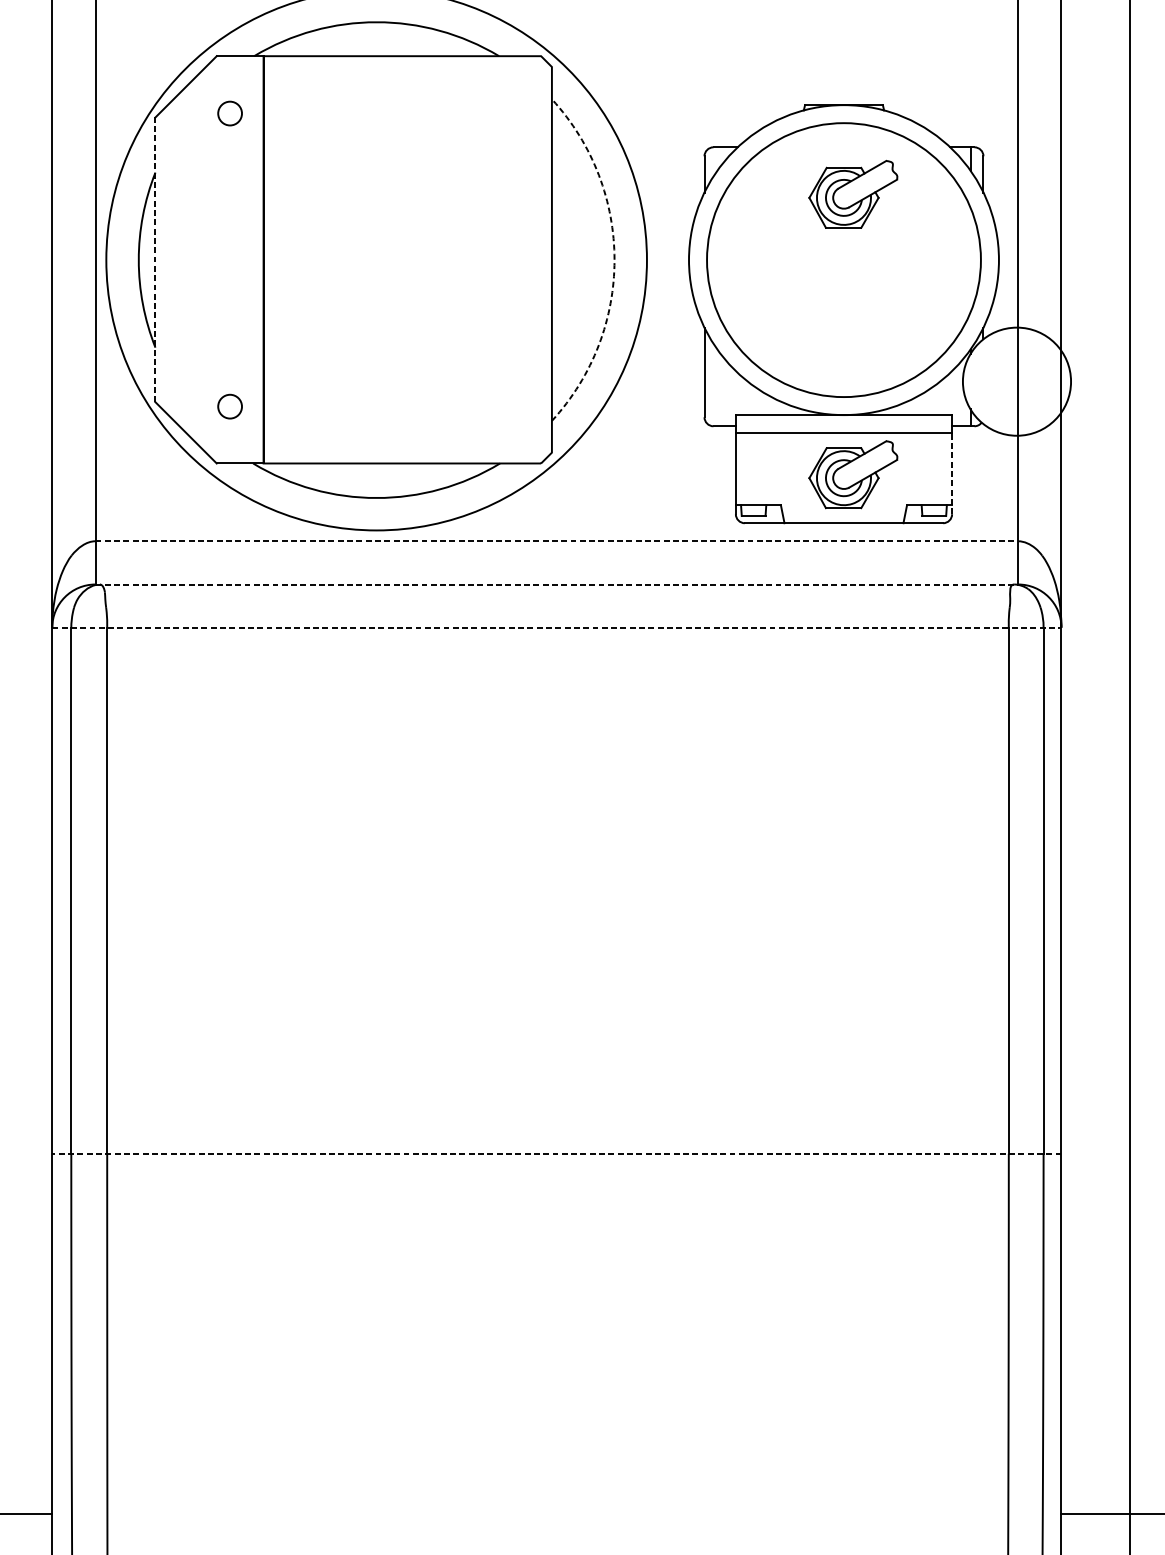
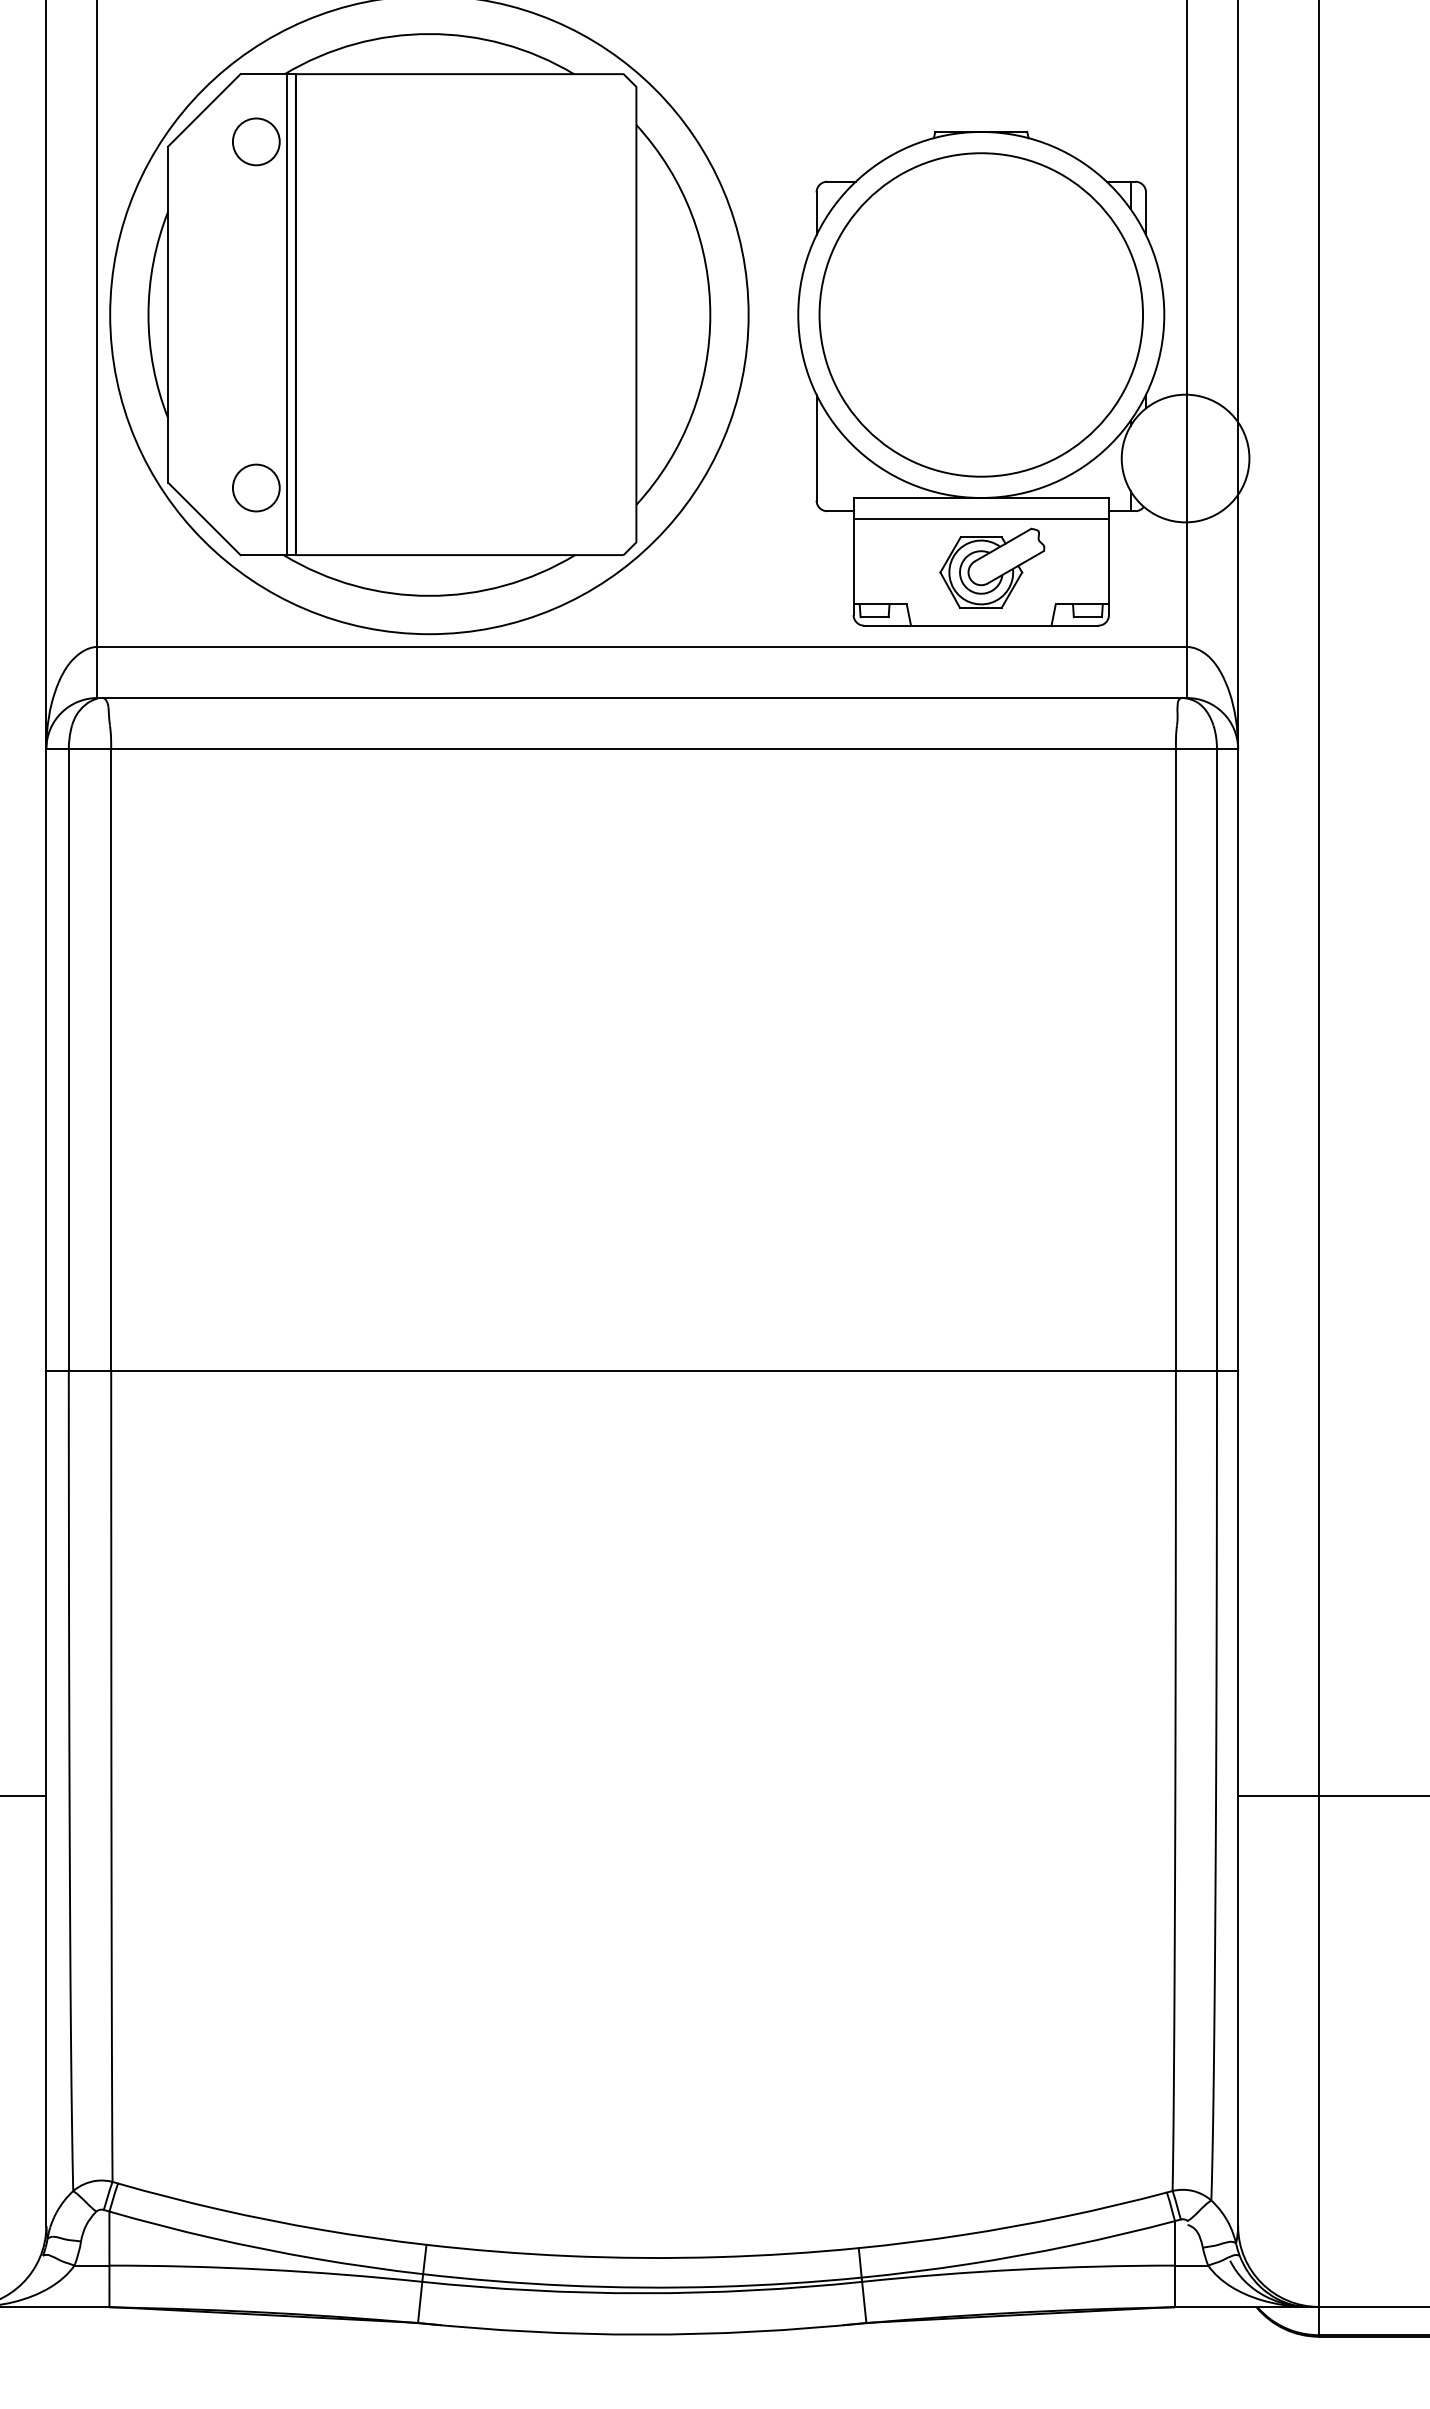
circle: (229, 113) -> (255, 141), size x1.67
part: (853, 193) -> (992, 236), removed
line: (155, 259) -> (168, 314), dashed -> solid
line: (256, 259) -> (287, 314), added
arc: (614, 259) -> (710, 314), dashed -> solid
circle: (229, 406) -> (255, 487), size x1.67
line: (951, 473) -> (1108, 567), dashed -> solid
line: (557, 540) -> (642, 646), dashed -> solid
line: (557, 584) -> (642, 698), dashed -> solid
line: (557, 628) -> (642, 749), dashed -> solid
line: (557, 1153) -> (642, 1370), dashed -> solid

